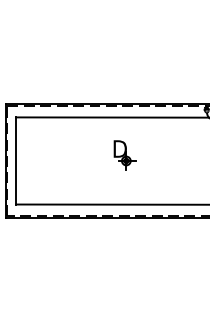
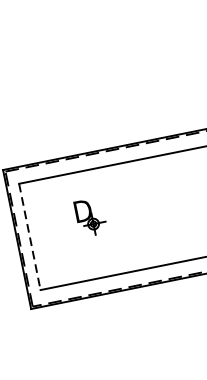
part: (124, 155) -> (89, 217), moved
line: (16, 160) -> (30, 236), solid -> dashed

